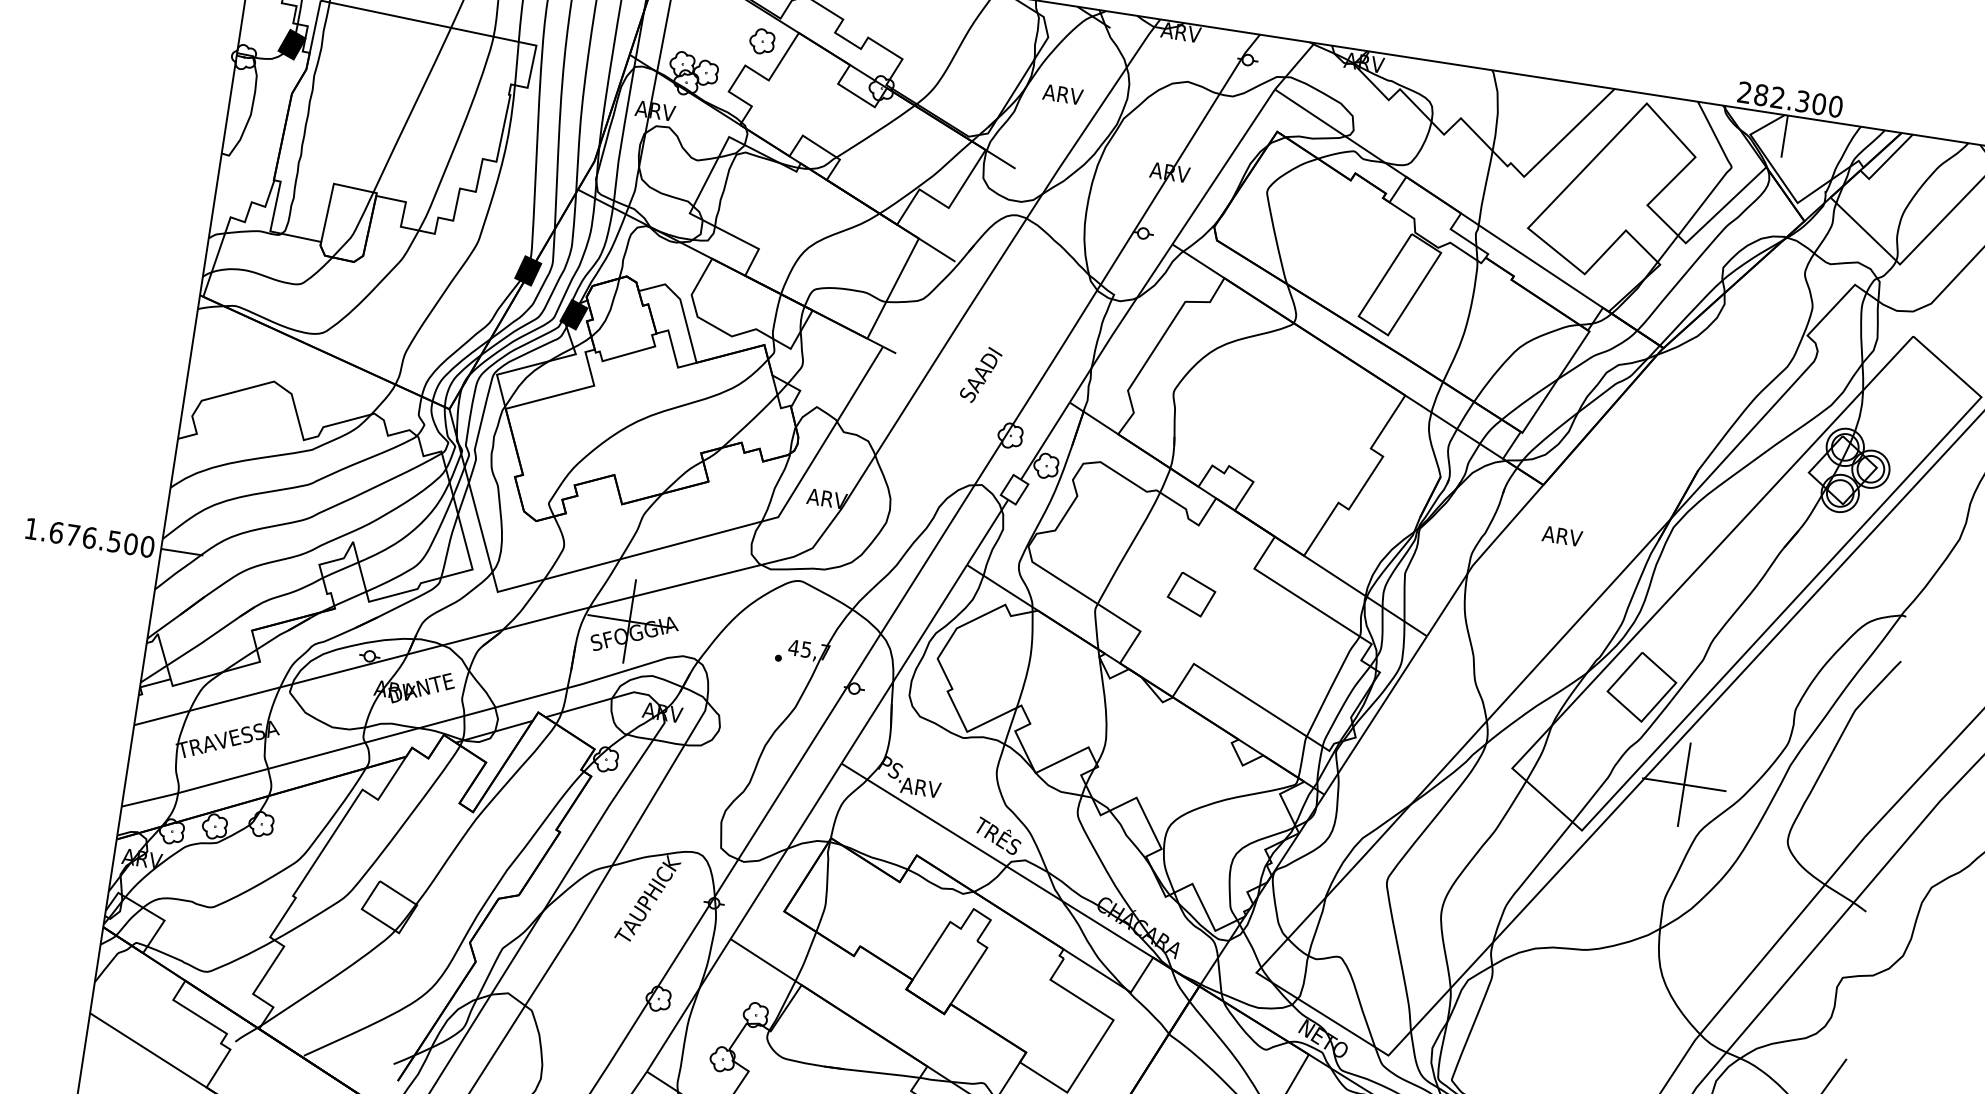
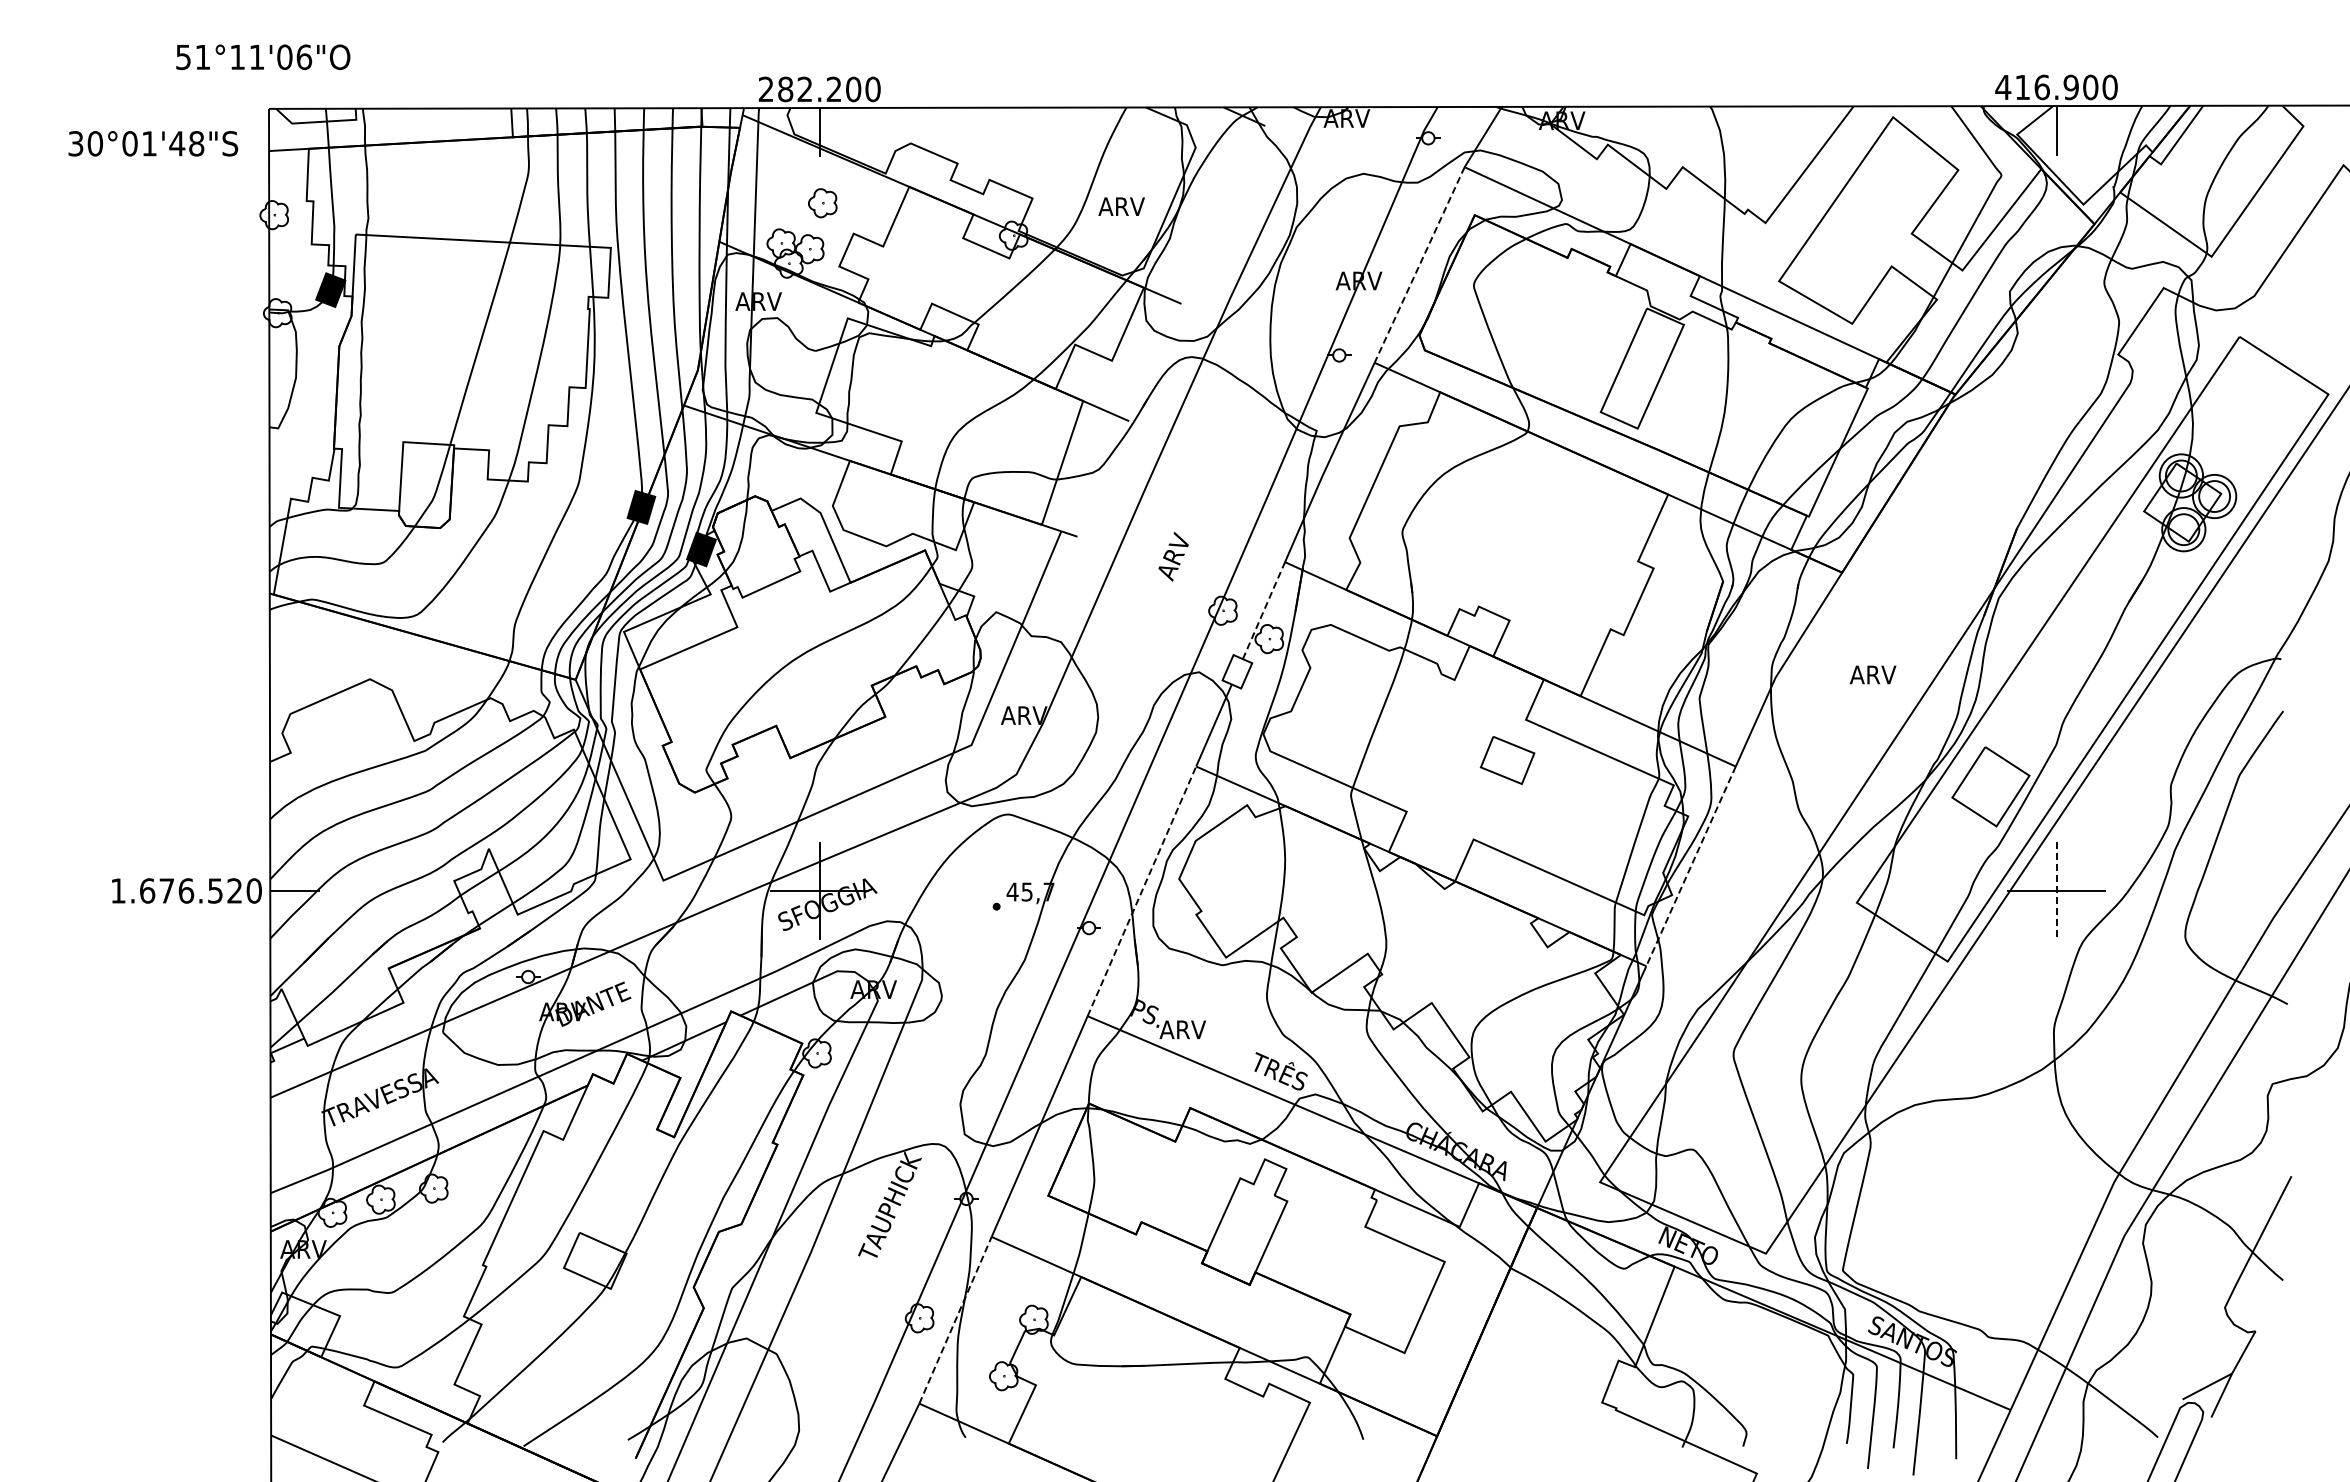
part: (761, 41) -> (822, 203), moved
text: (1062, 94) -> (1121, 206), moved
text: (1773, 97) -> (2036, 87), 282.300 -> 416.900
line: (1223, 167) -> (1419, 265), solid -> dashed
text: (980, 375) -> (1178, 546), SAADI -> ARV
line: (1044, 440) -> (1263, 610), solid -> dashed
text: (1562, 535) -> (1873, 674), moved
text: (130, 543) -> (234, 890), 1.676.500 -> 1.676.520
part: (1191, 594) -> (1507, 760), moved
line: (904, 663) -> (1142, 890), solid -> dashed
line: (1375, 715) -> (1690, 866), solid -> dashed
line: (1683, 785) -> (2056, 891), solid -> dashed
line: (688, 1005) -> (955, 1320), solid -> dashed

